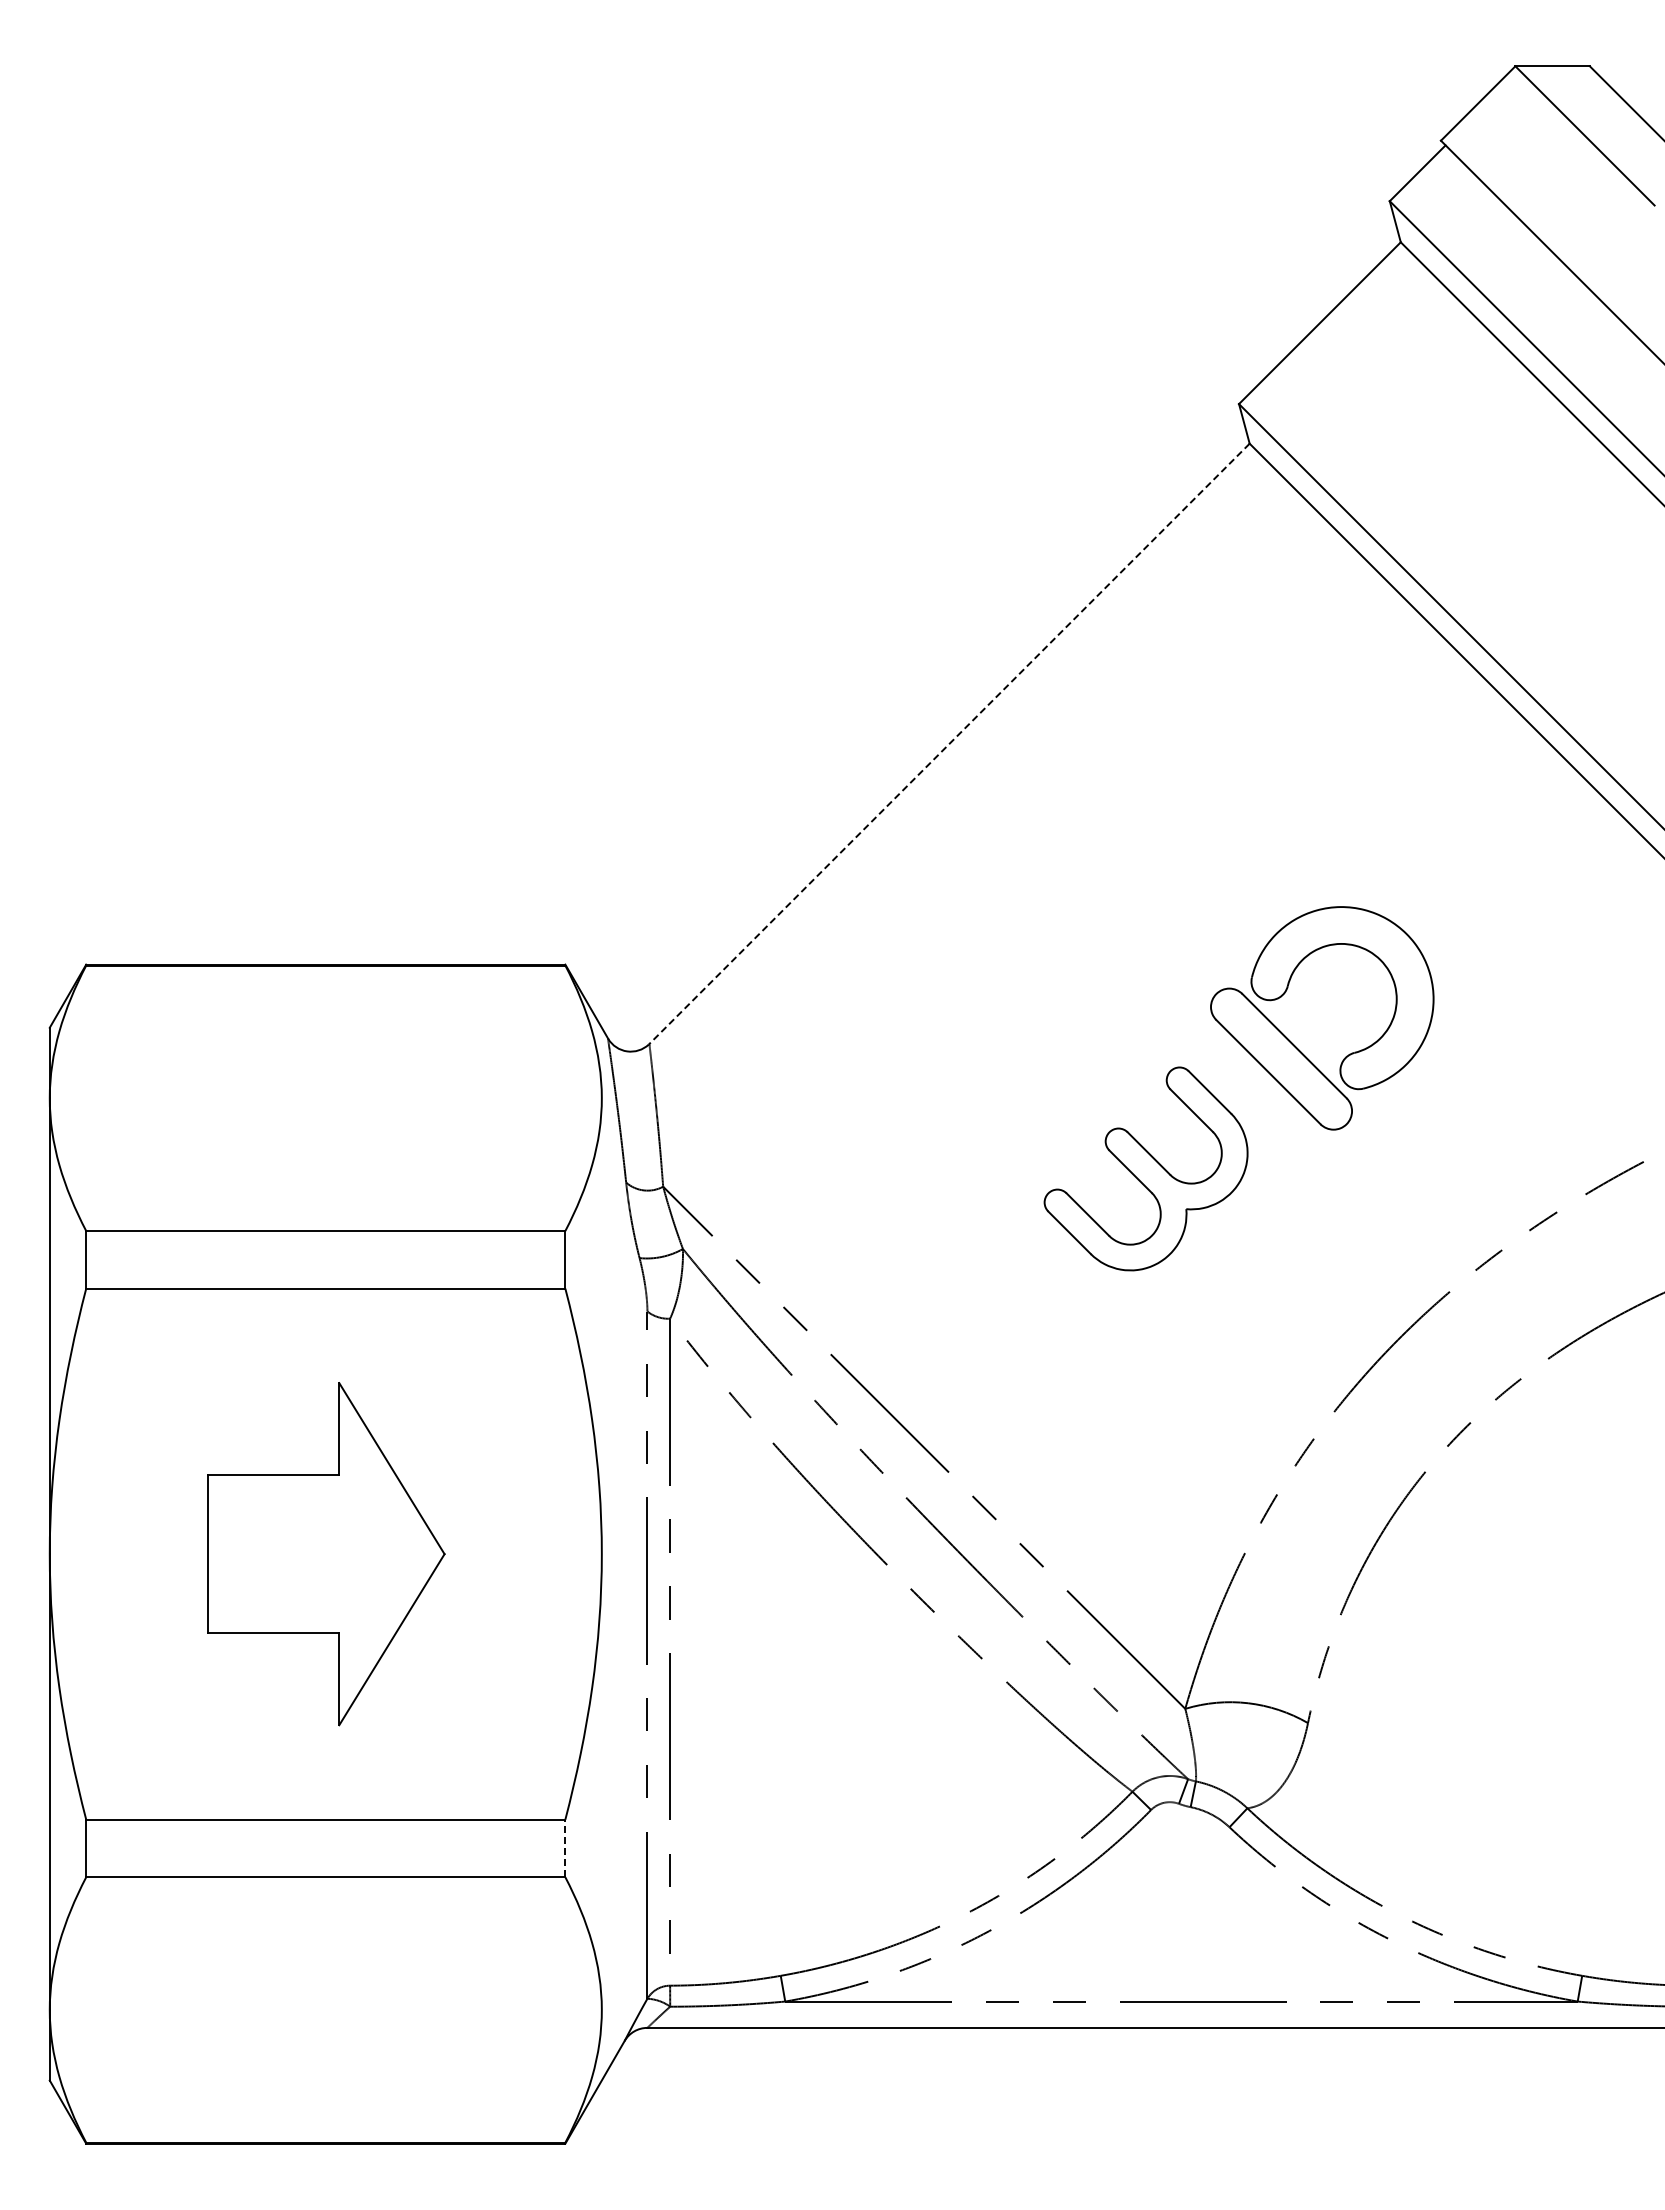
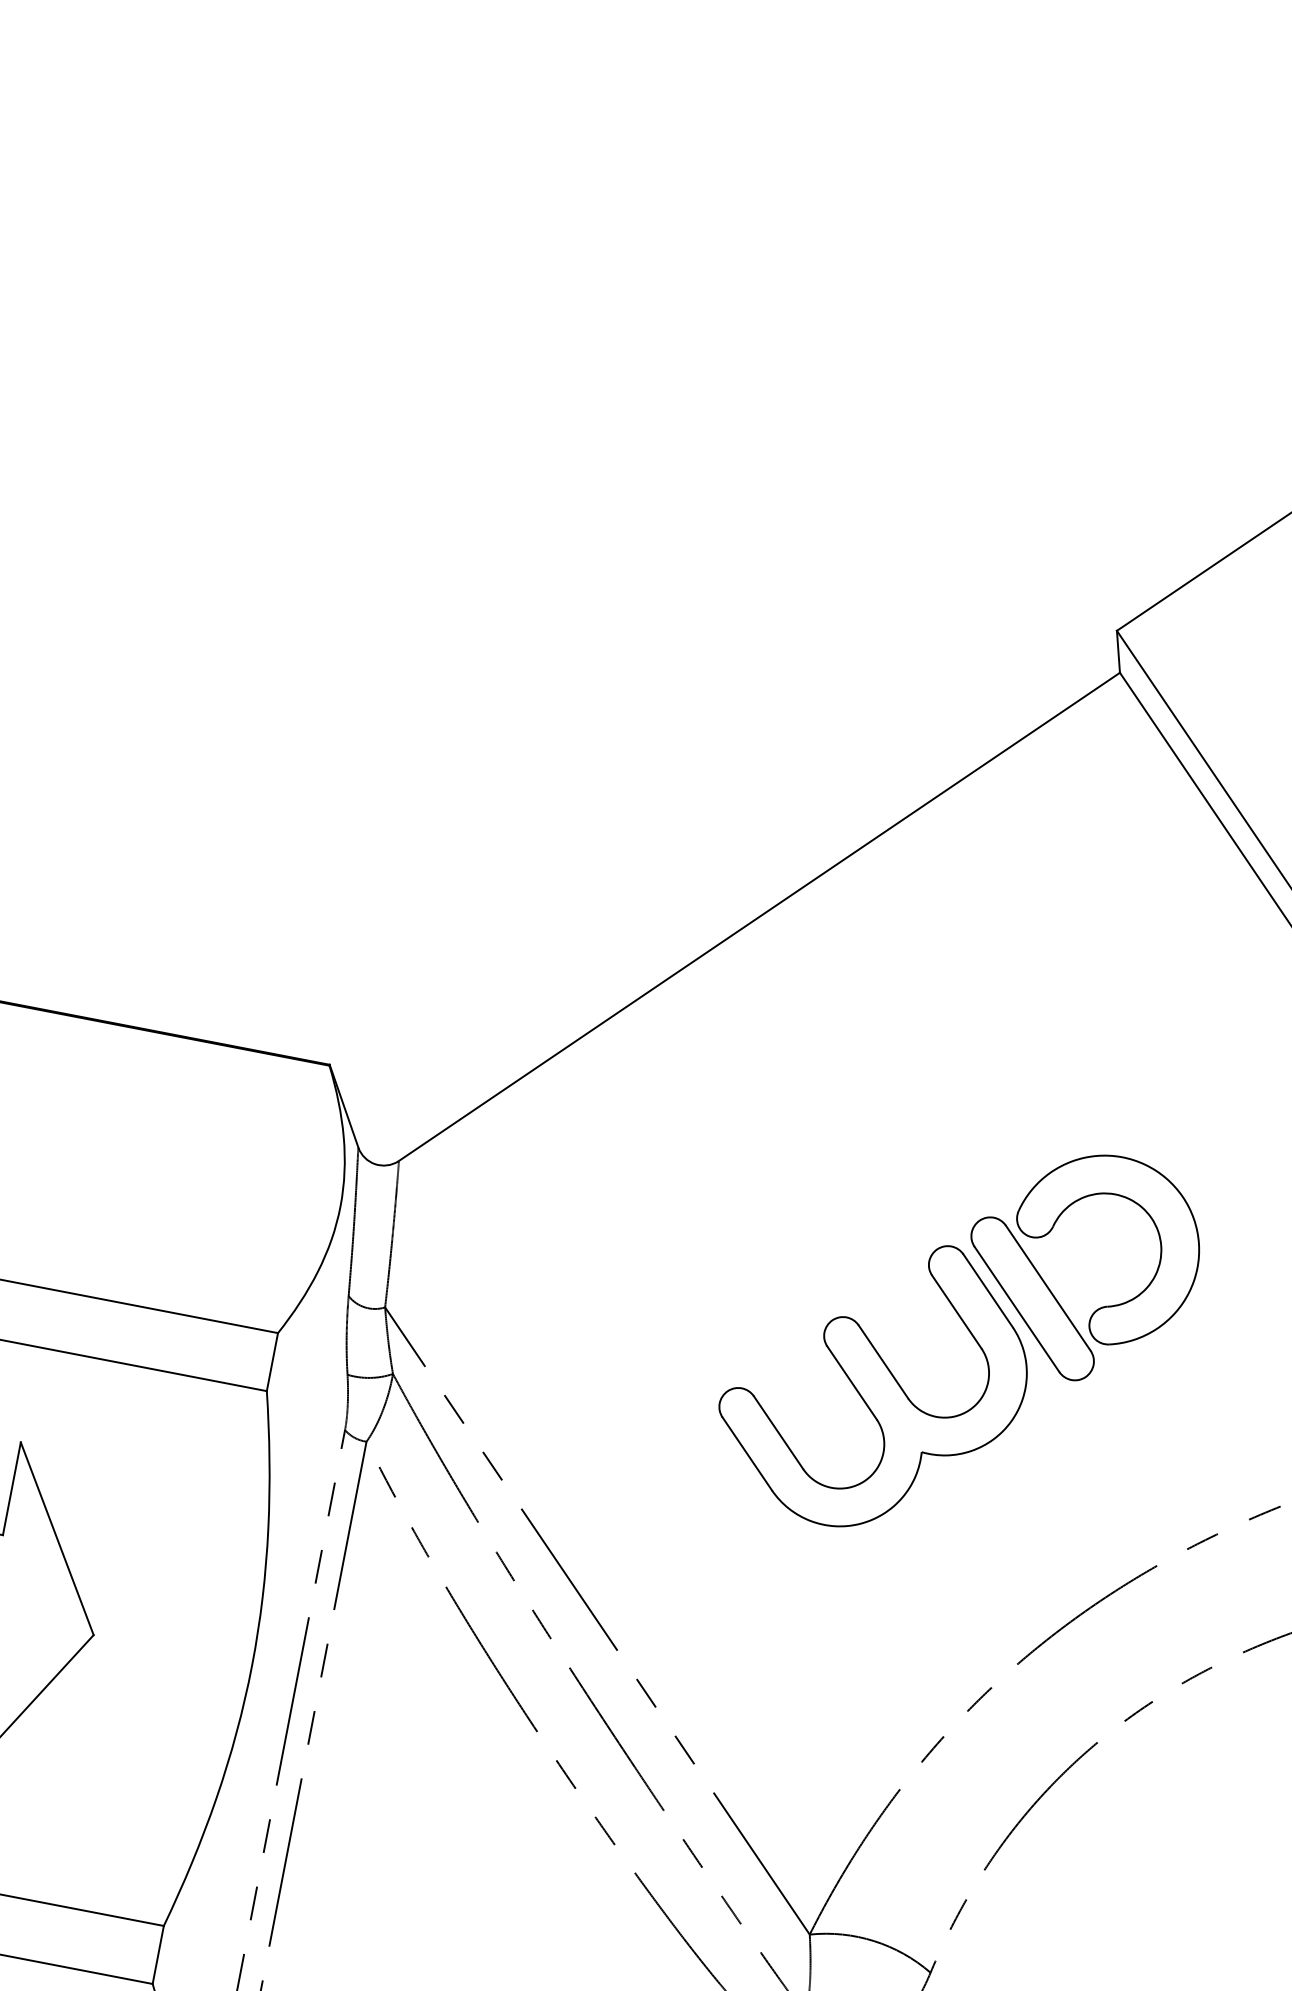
line: (949, 744) -> (759, 917), dashed -> solid
part: (1145, 1168) -> (874, 1382), size x1.43
line: (565, 1848) -> (158, 1955), dashed -> solid

